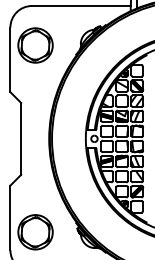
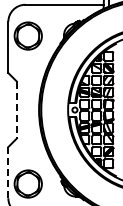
line: (20, 139) -> (16, 110), solid -> dashed
line: (10, 217) -> (8, 172), solid -> dashed

